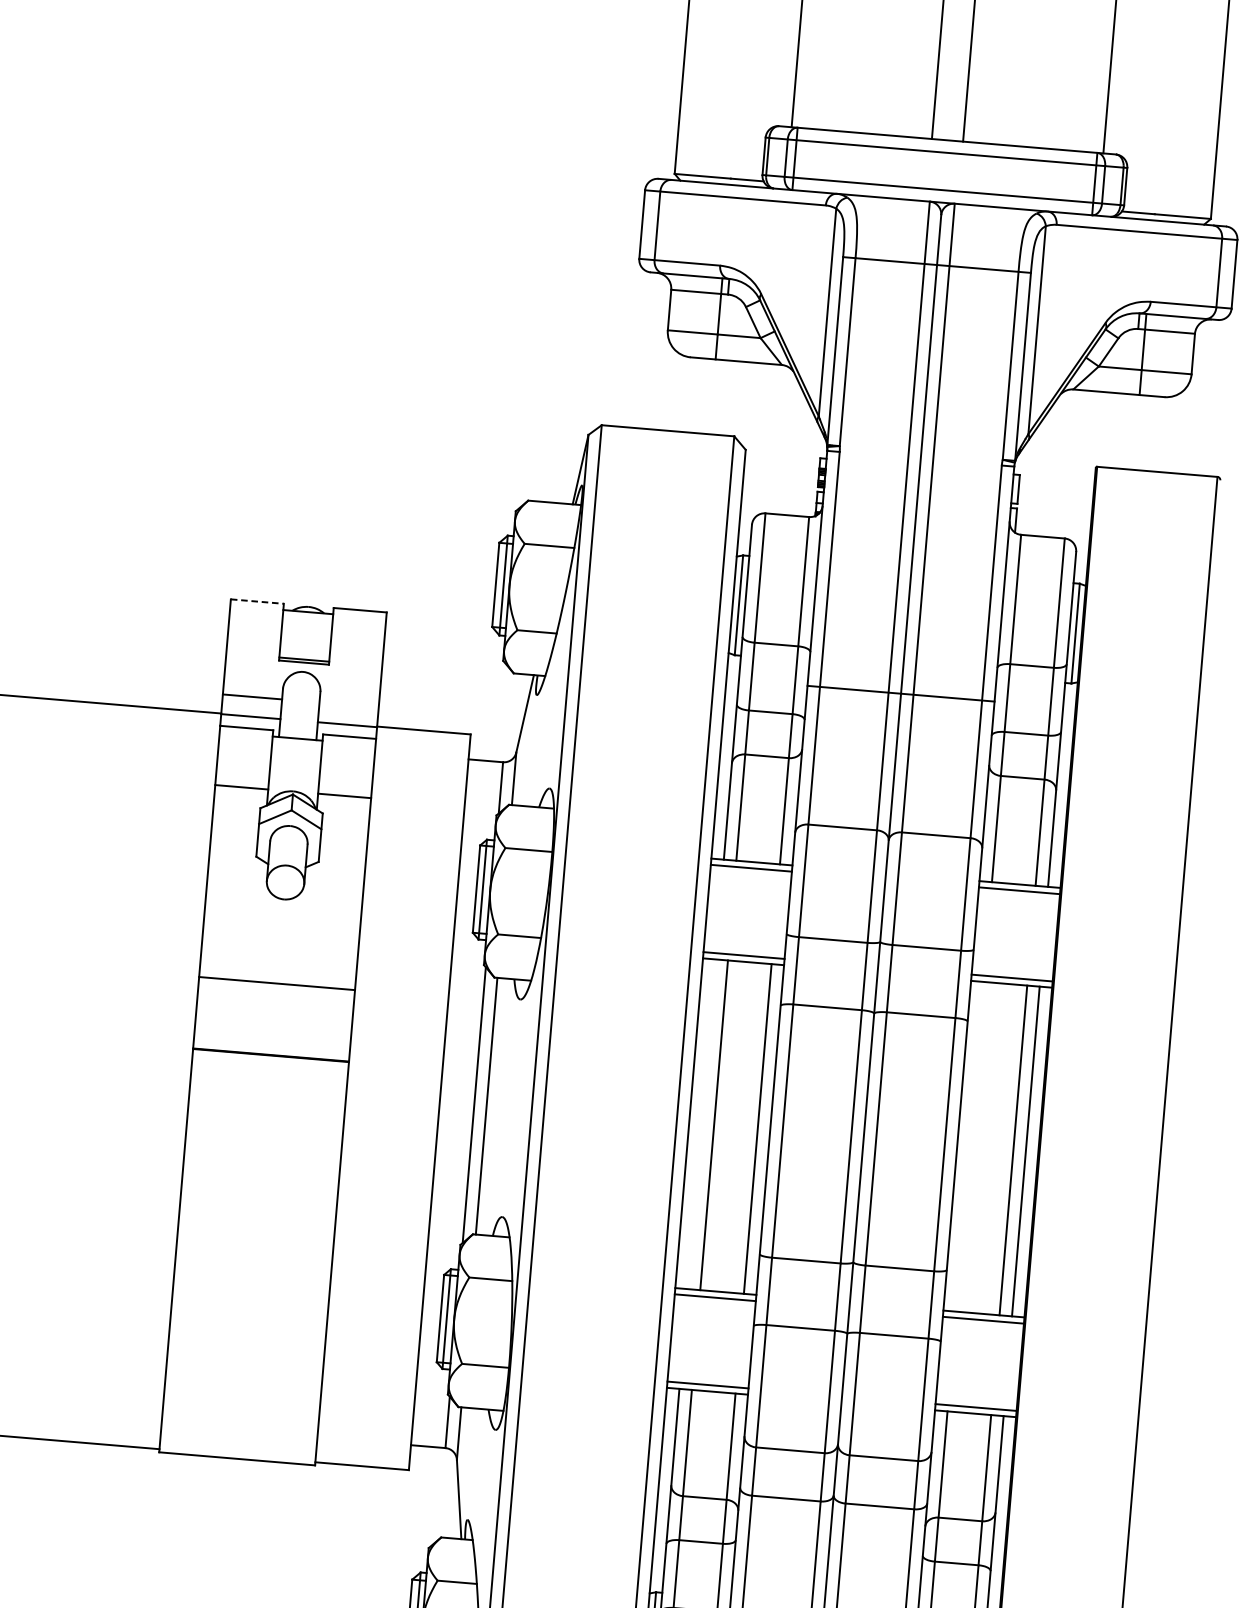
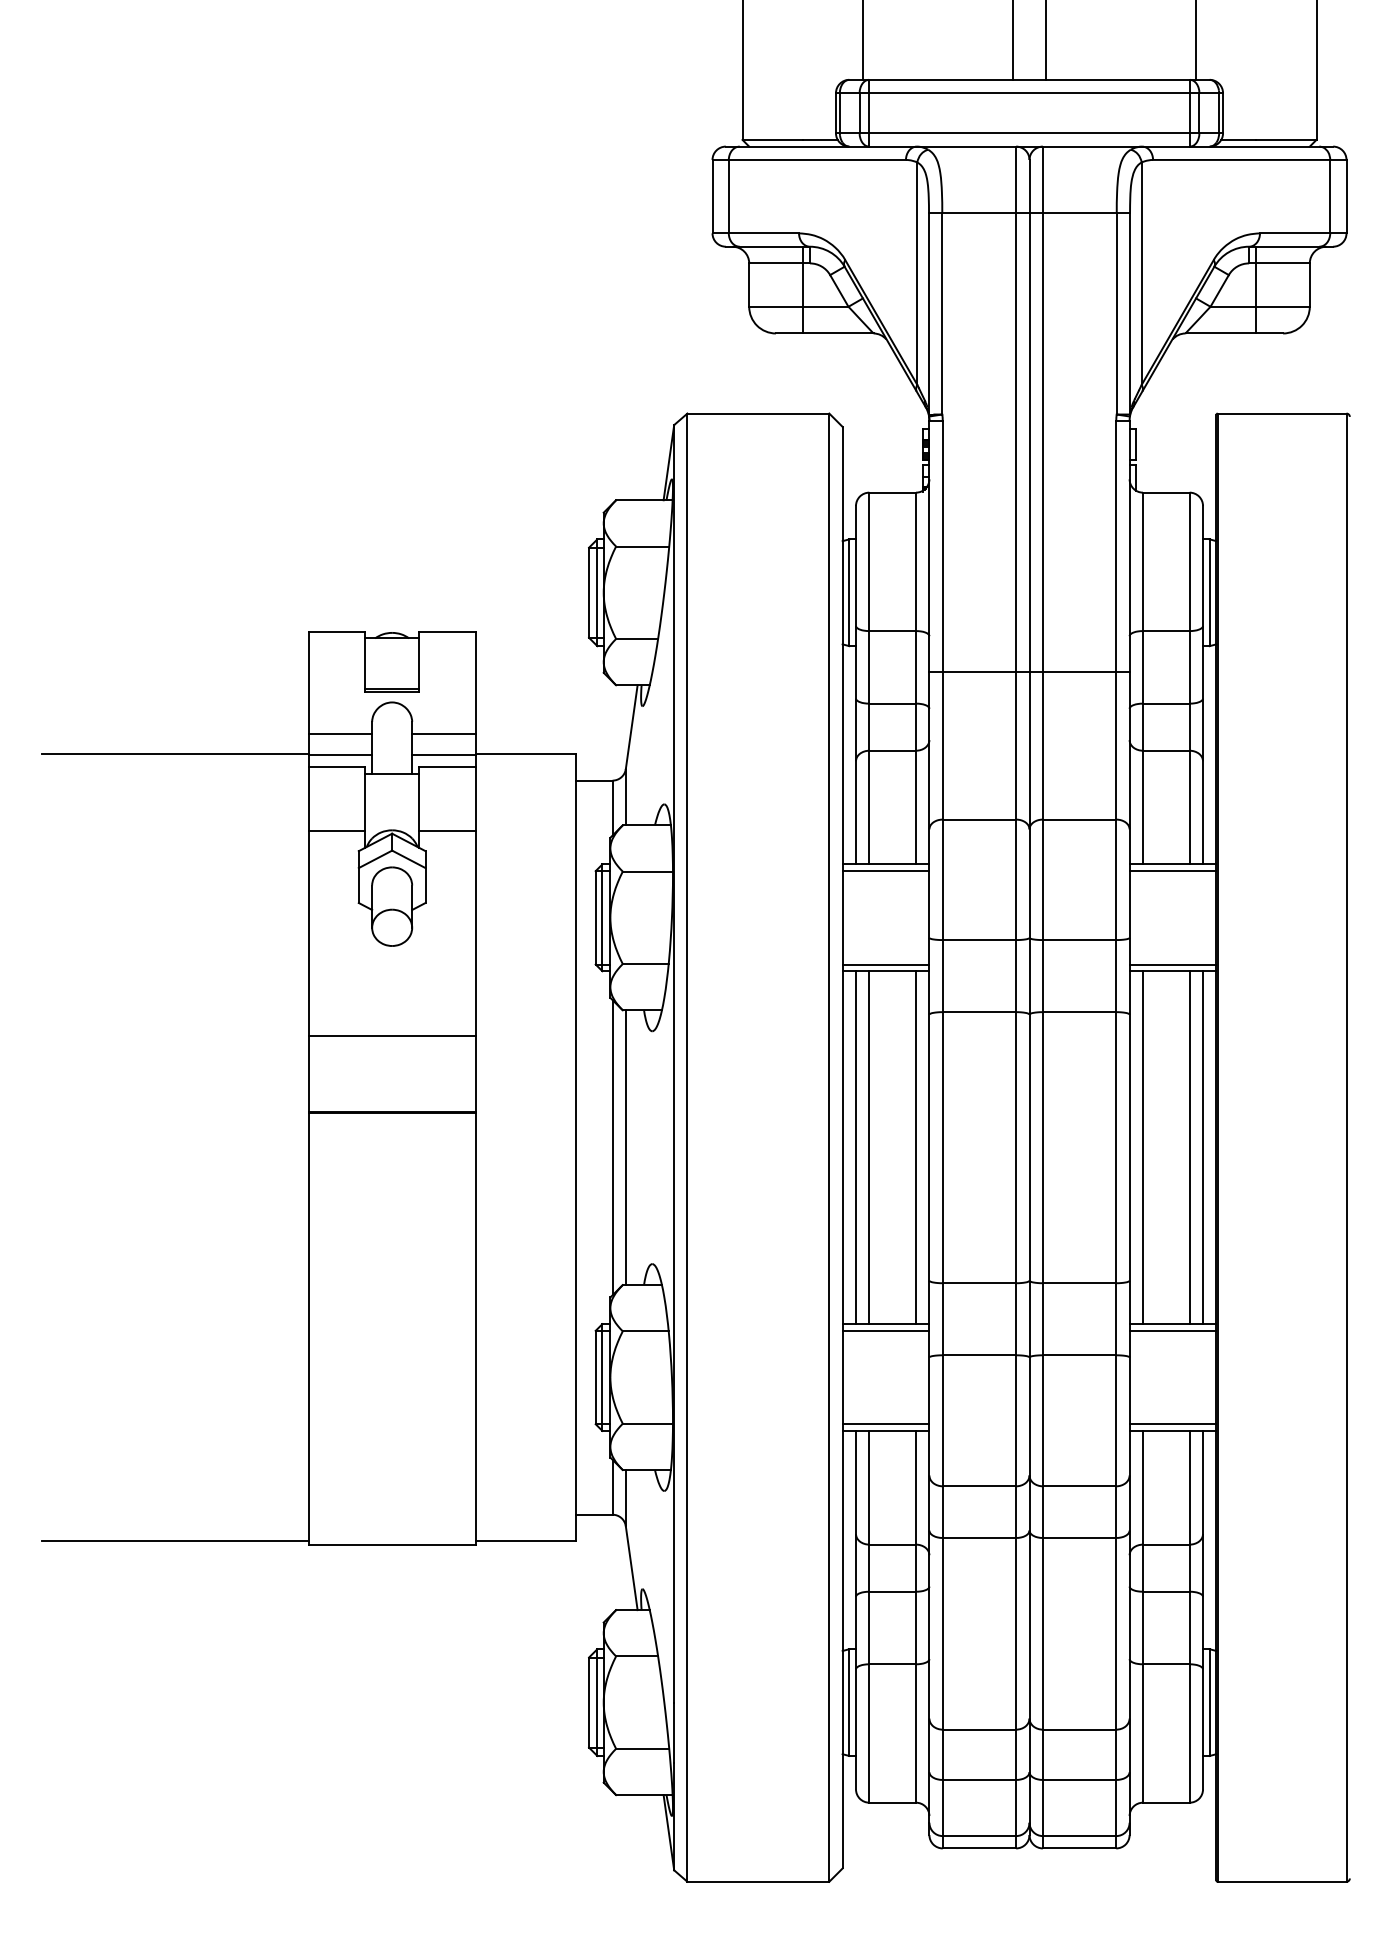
line: (257, 601) -> (337, 631), dashed -> solid
line: (348, 704) -> (443, 733), added
line: (702, 1124) -> (856, 1147), added
line: (969, 1146) -> (1142, 1147), added

